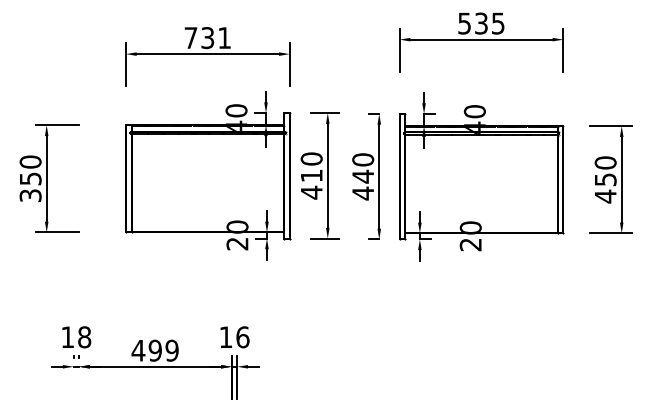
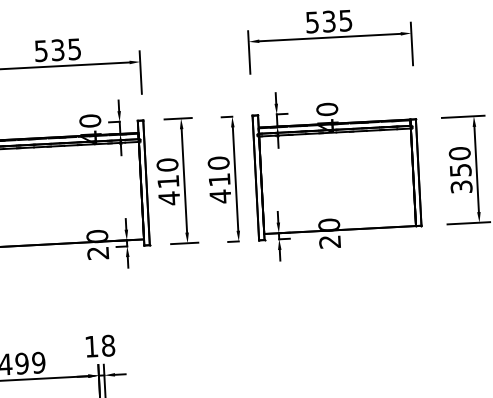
text: (207, 38) -> (57, 50), 731 -> 535
text: (362, 176) -> (218, 179), 440 -> 410
text: (605, 196) -> (461, 186), 450 -> 350
text: (242, 337) -> (108, 346), 16 -> 18

